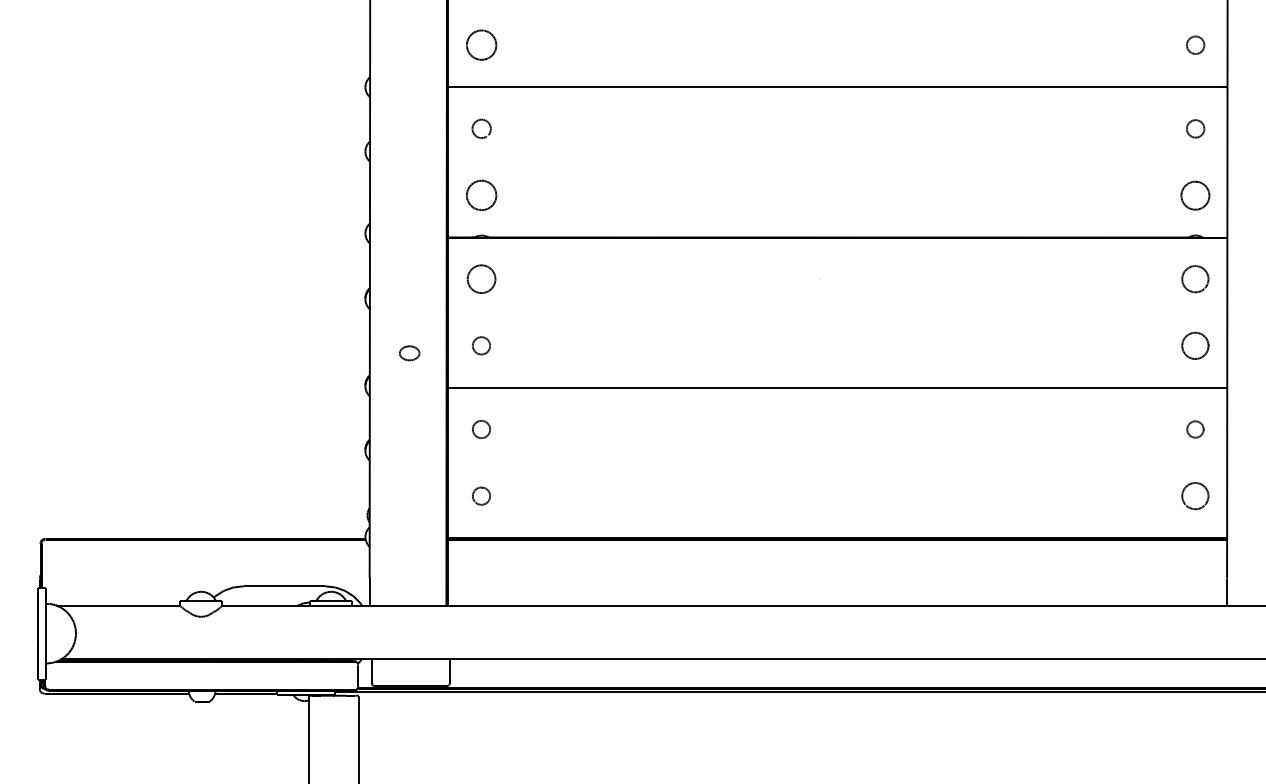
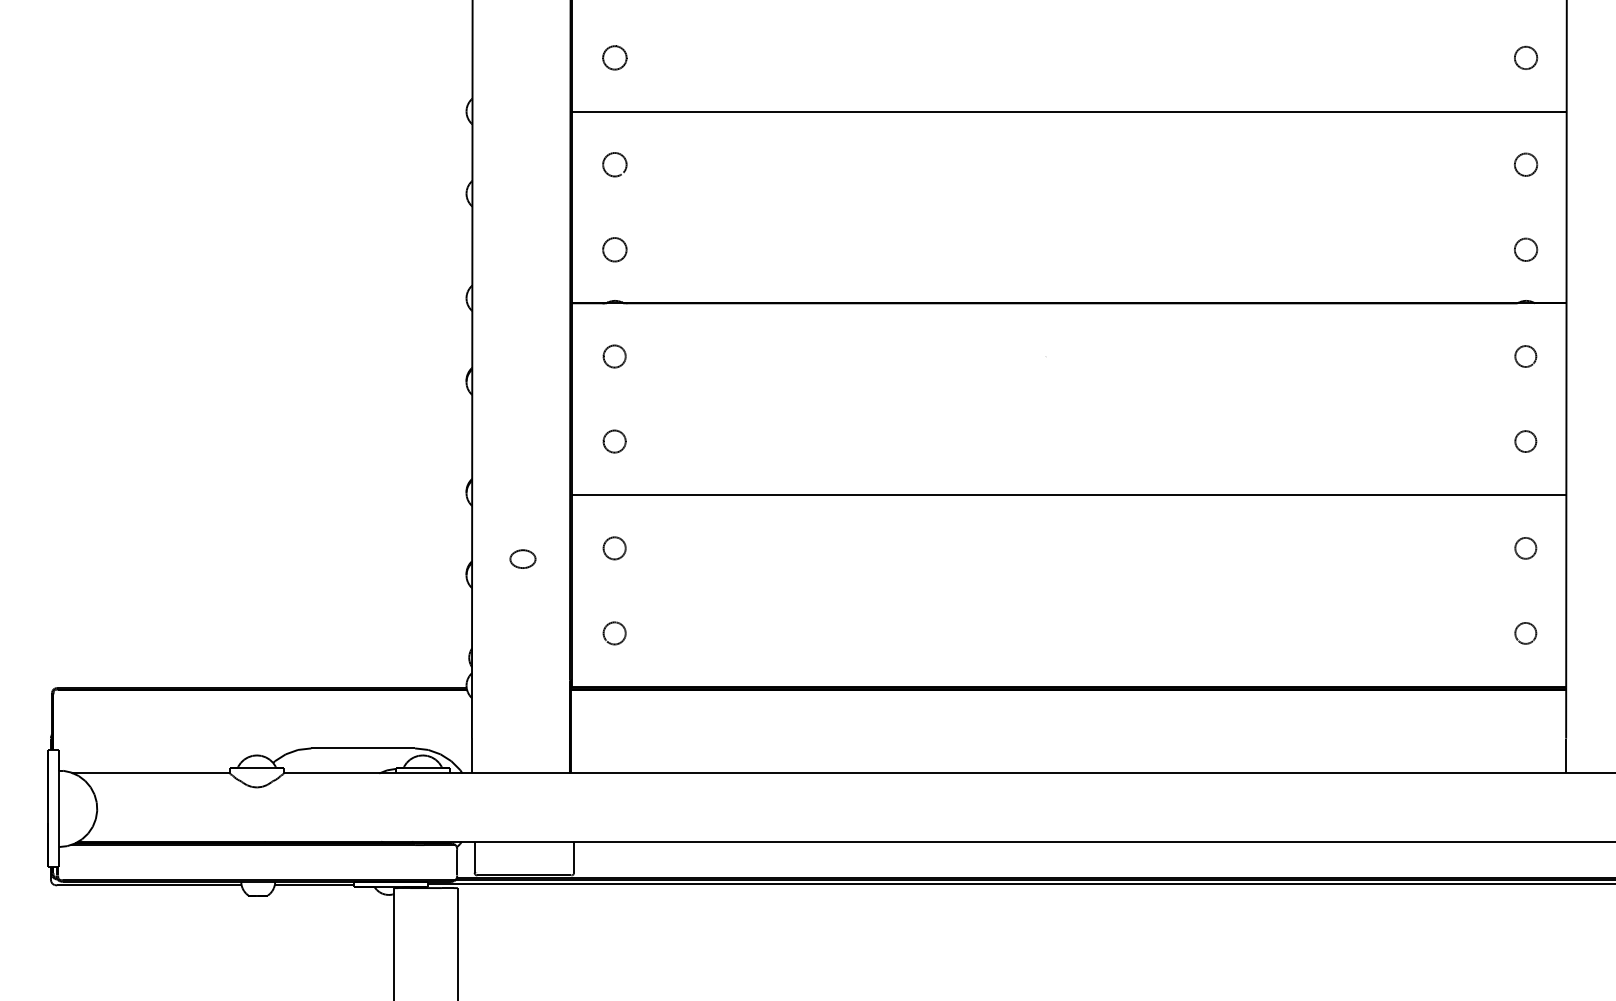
part: (481, 44) -> (614, 57), size x0.62
part: (481, 195) -> (614, 249), size x0.62
part: (1196, 195) -> (1526, 249), size x0.62
part: (481, 279) -> (614, 356), size x0.62
part: (1195, 279) -> (1525, 356), size x0.62
part: (1195, 345) -> (1525, 441), size x0.62
part: (409, 352) -> (522, 558), moved
part: (1195, 496) -> (1525, 633), size x0.62

